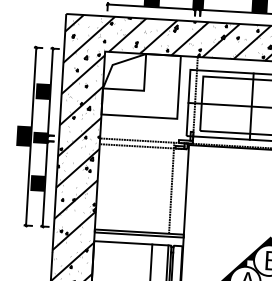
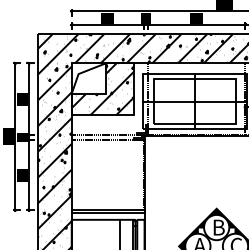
hatch: (140, 85) -> (102, 89), added
line: (171, 188) -> (143, 172), moved

